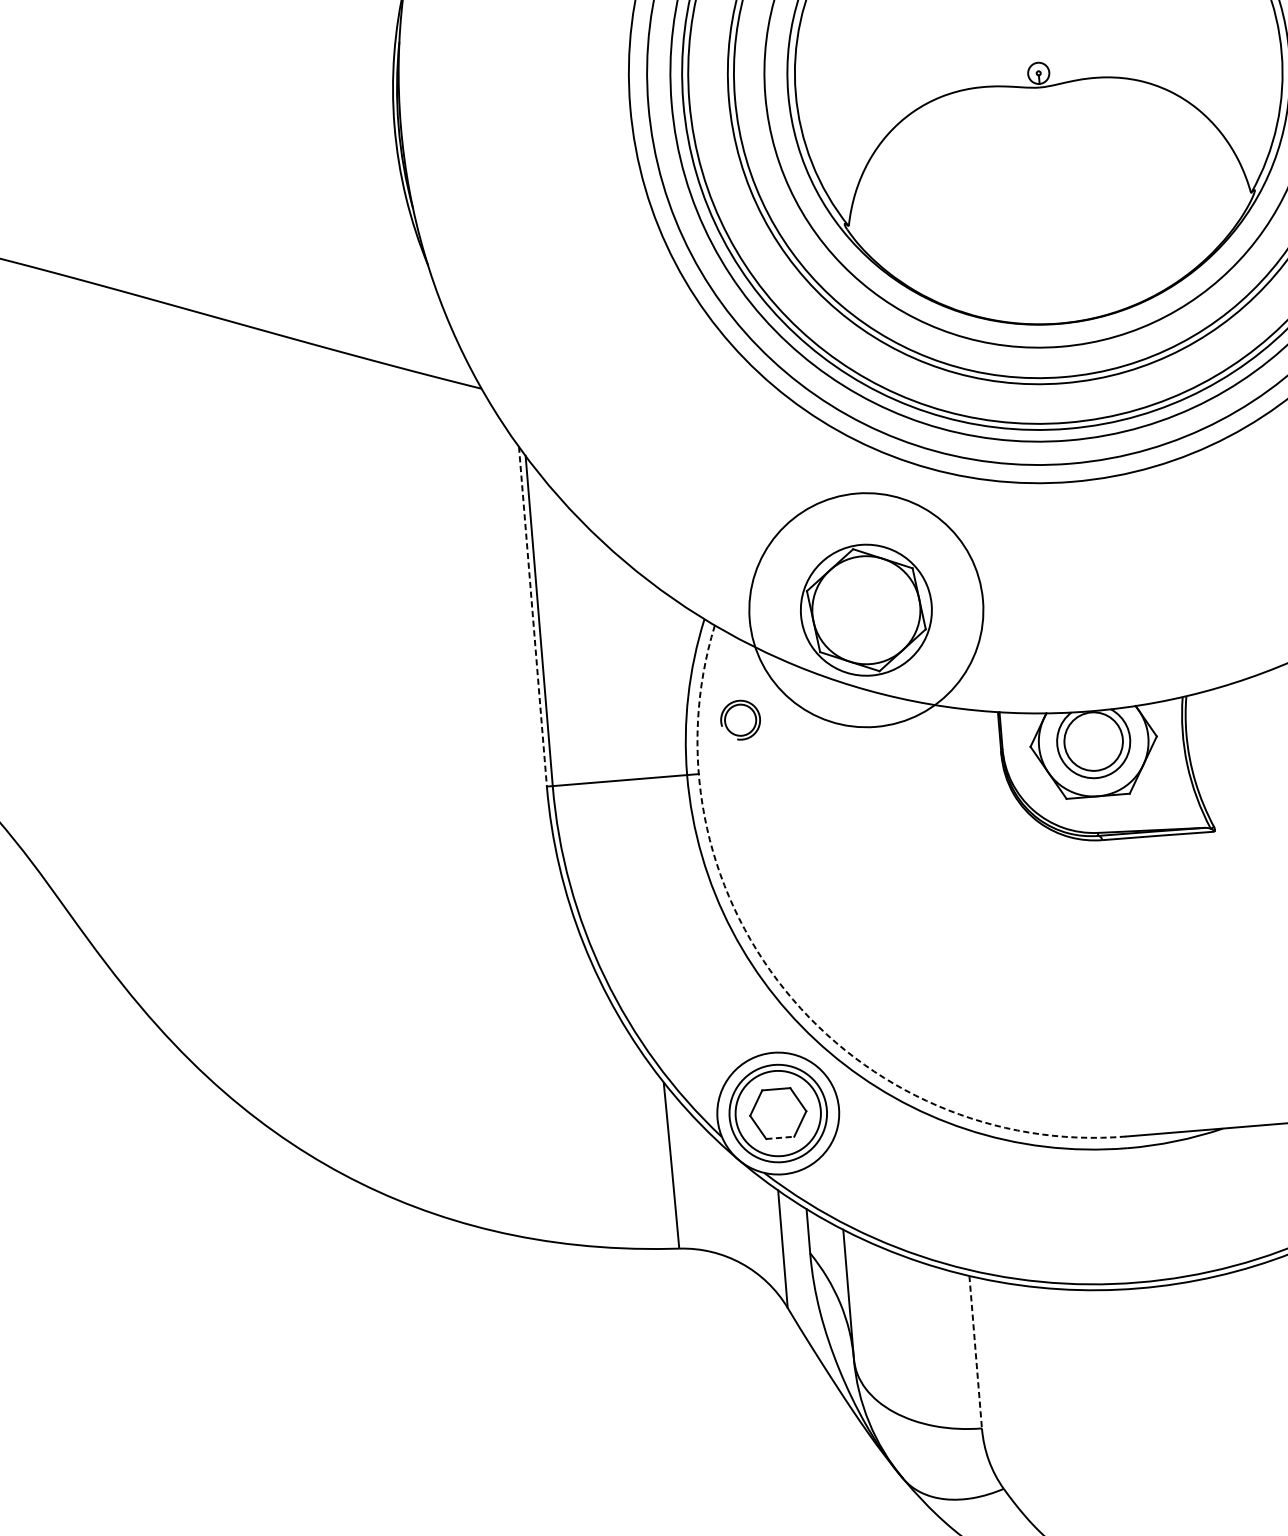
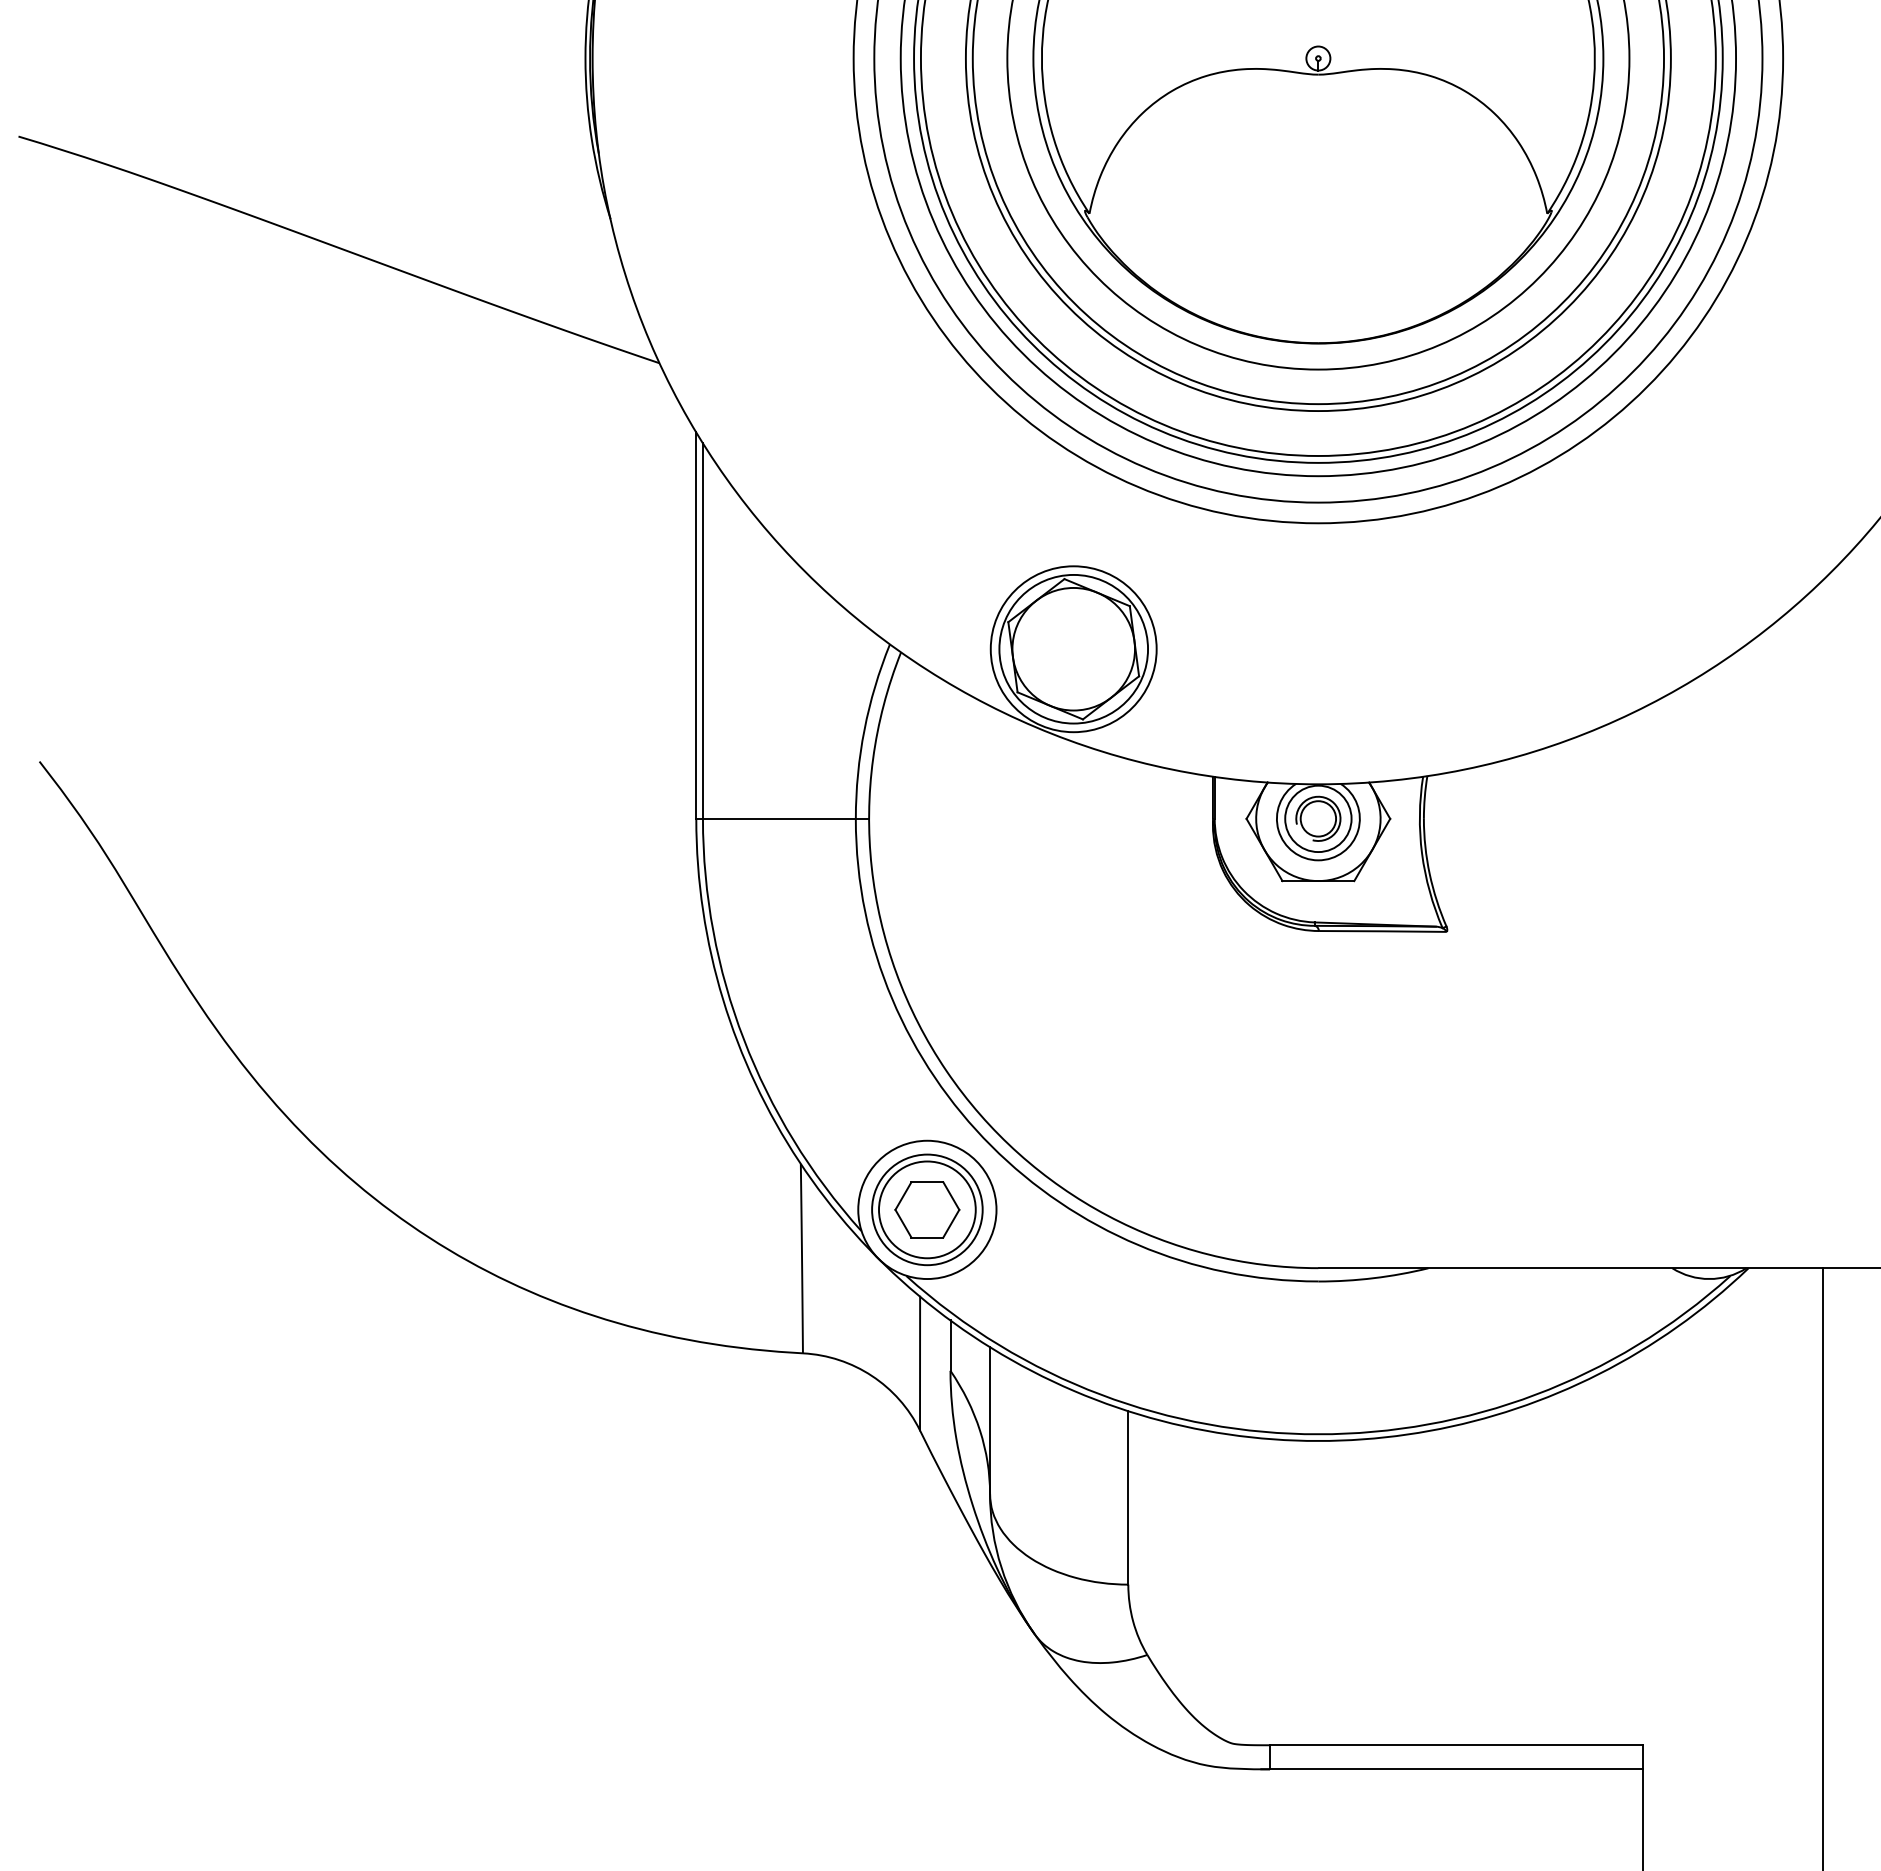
circle: (866, 610) -> (1073, 649), size x0.62
line: (533, 616) -> (696, 625), dashed -> solid
part: (740, 719) -> (1318, 818), moved
arc: (785, 989) -> (946, 1070), dashed -> solid
line: (780, 1137) -> (927, 1237), dashed -> solid
line: (975, 1351) -> (1128, 1497), dashed -> solid

